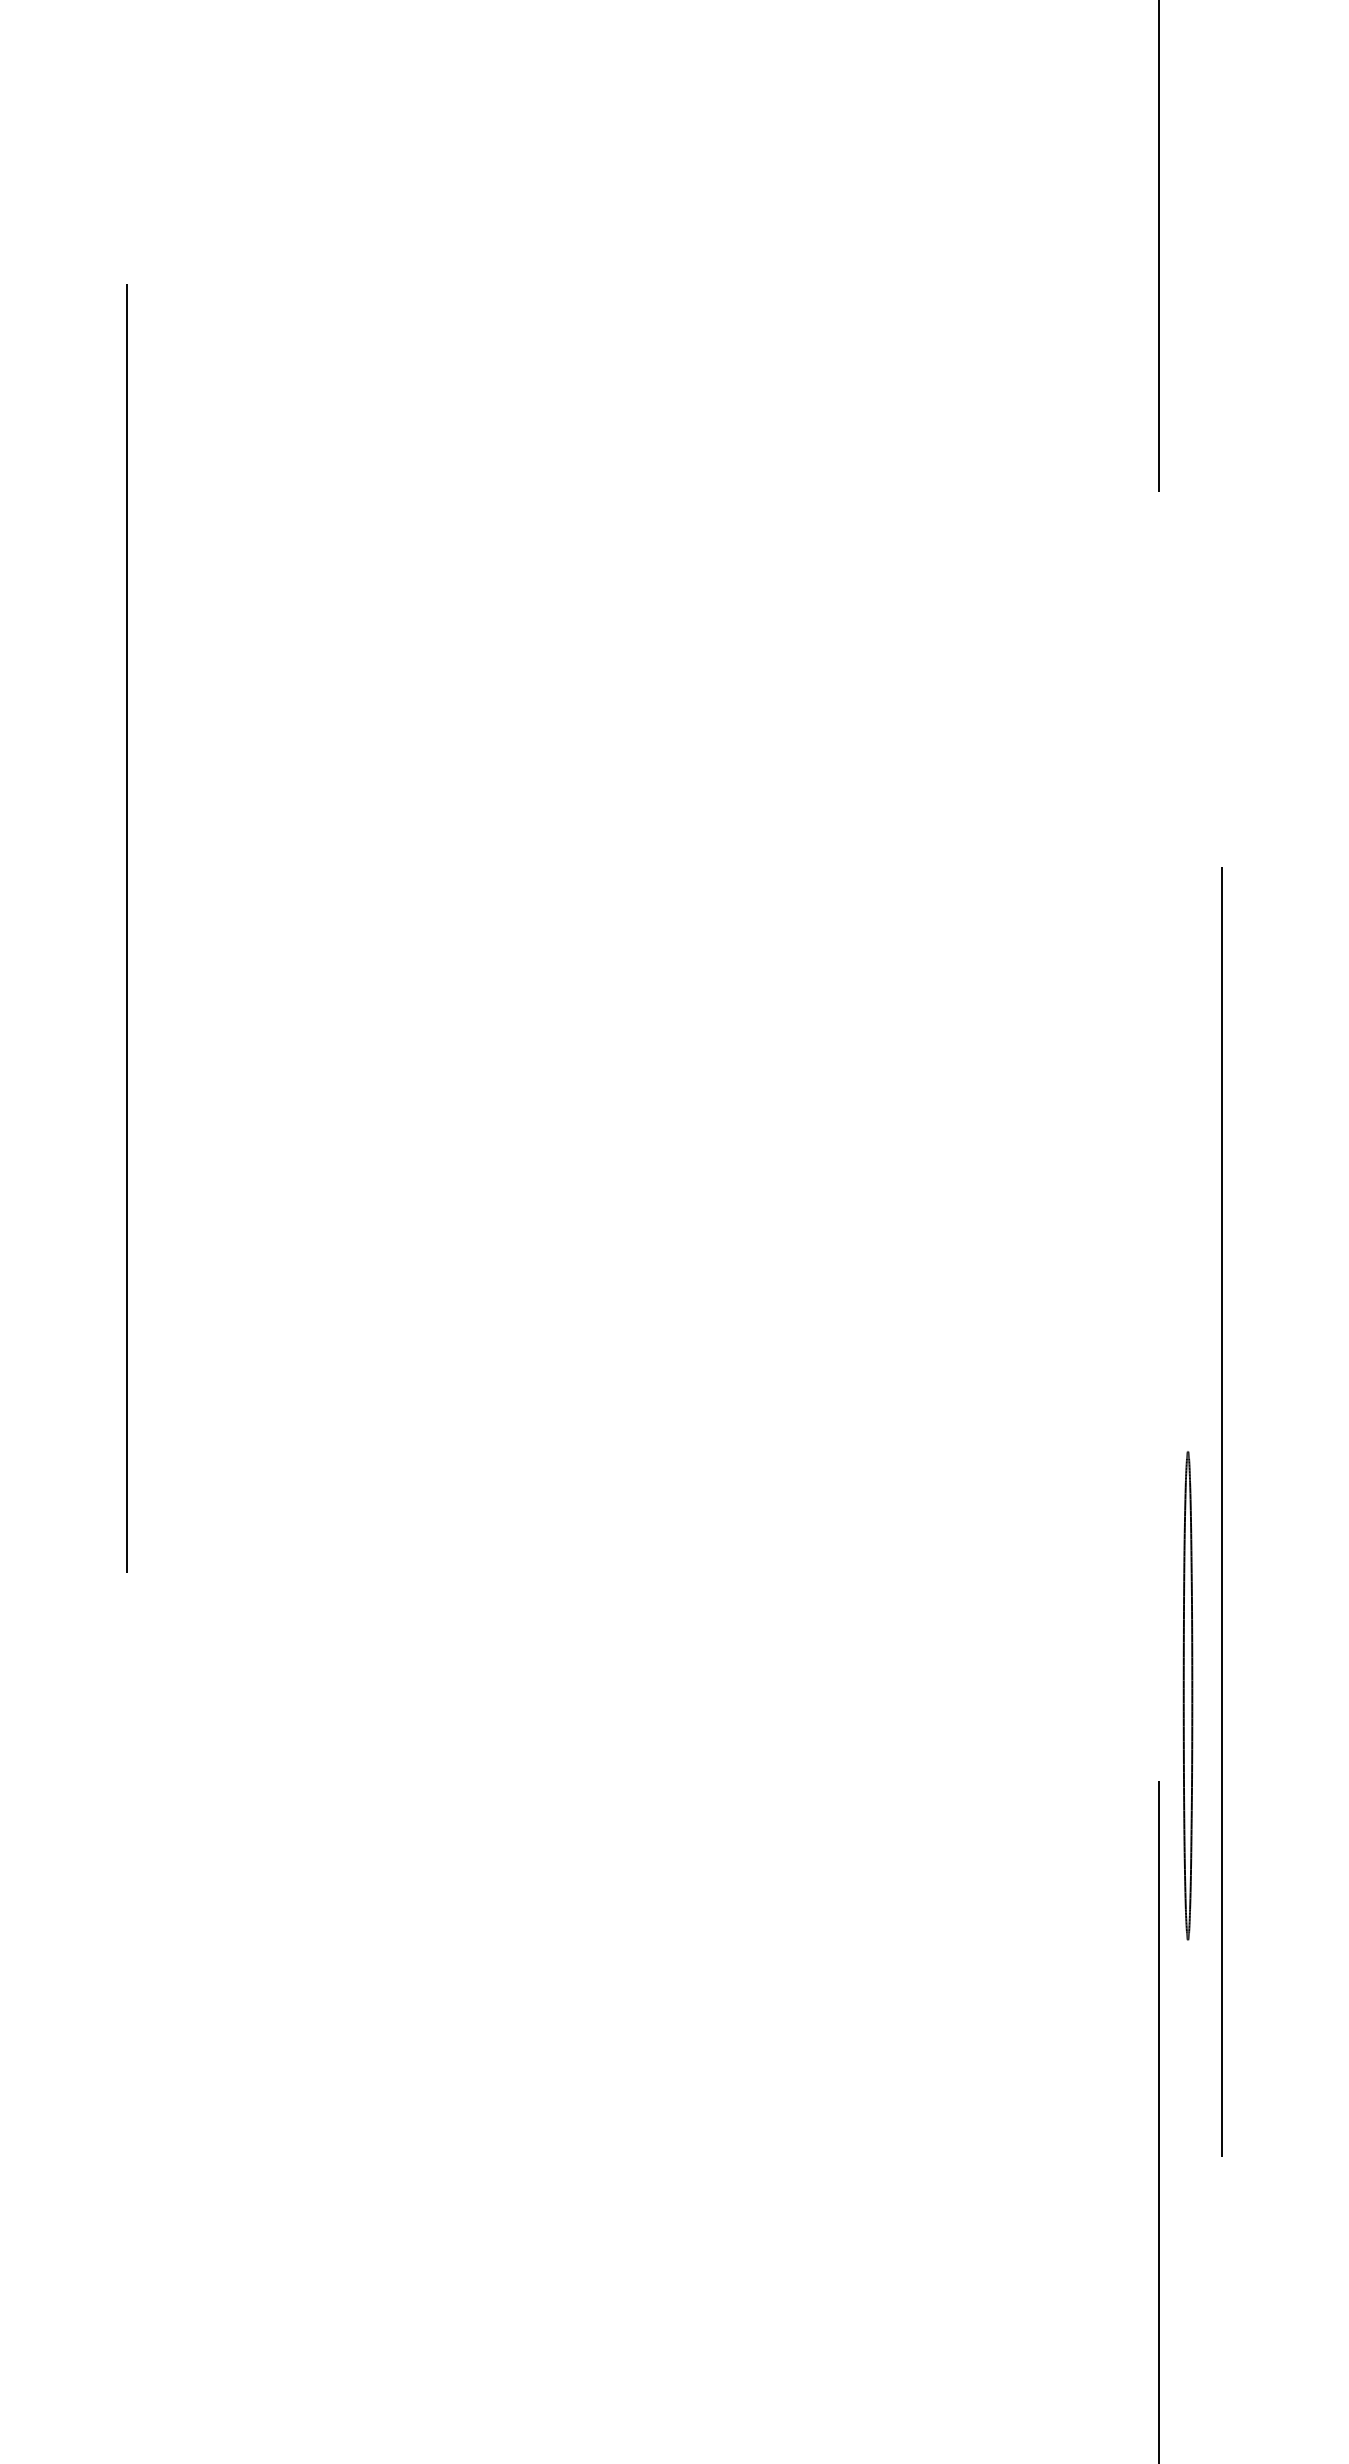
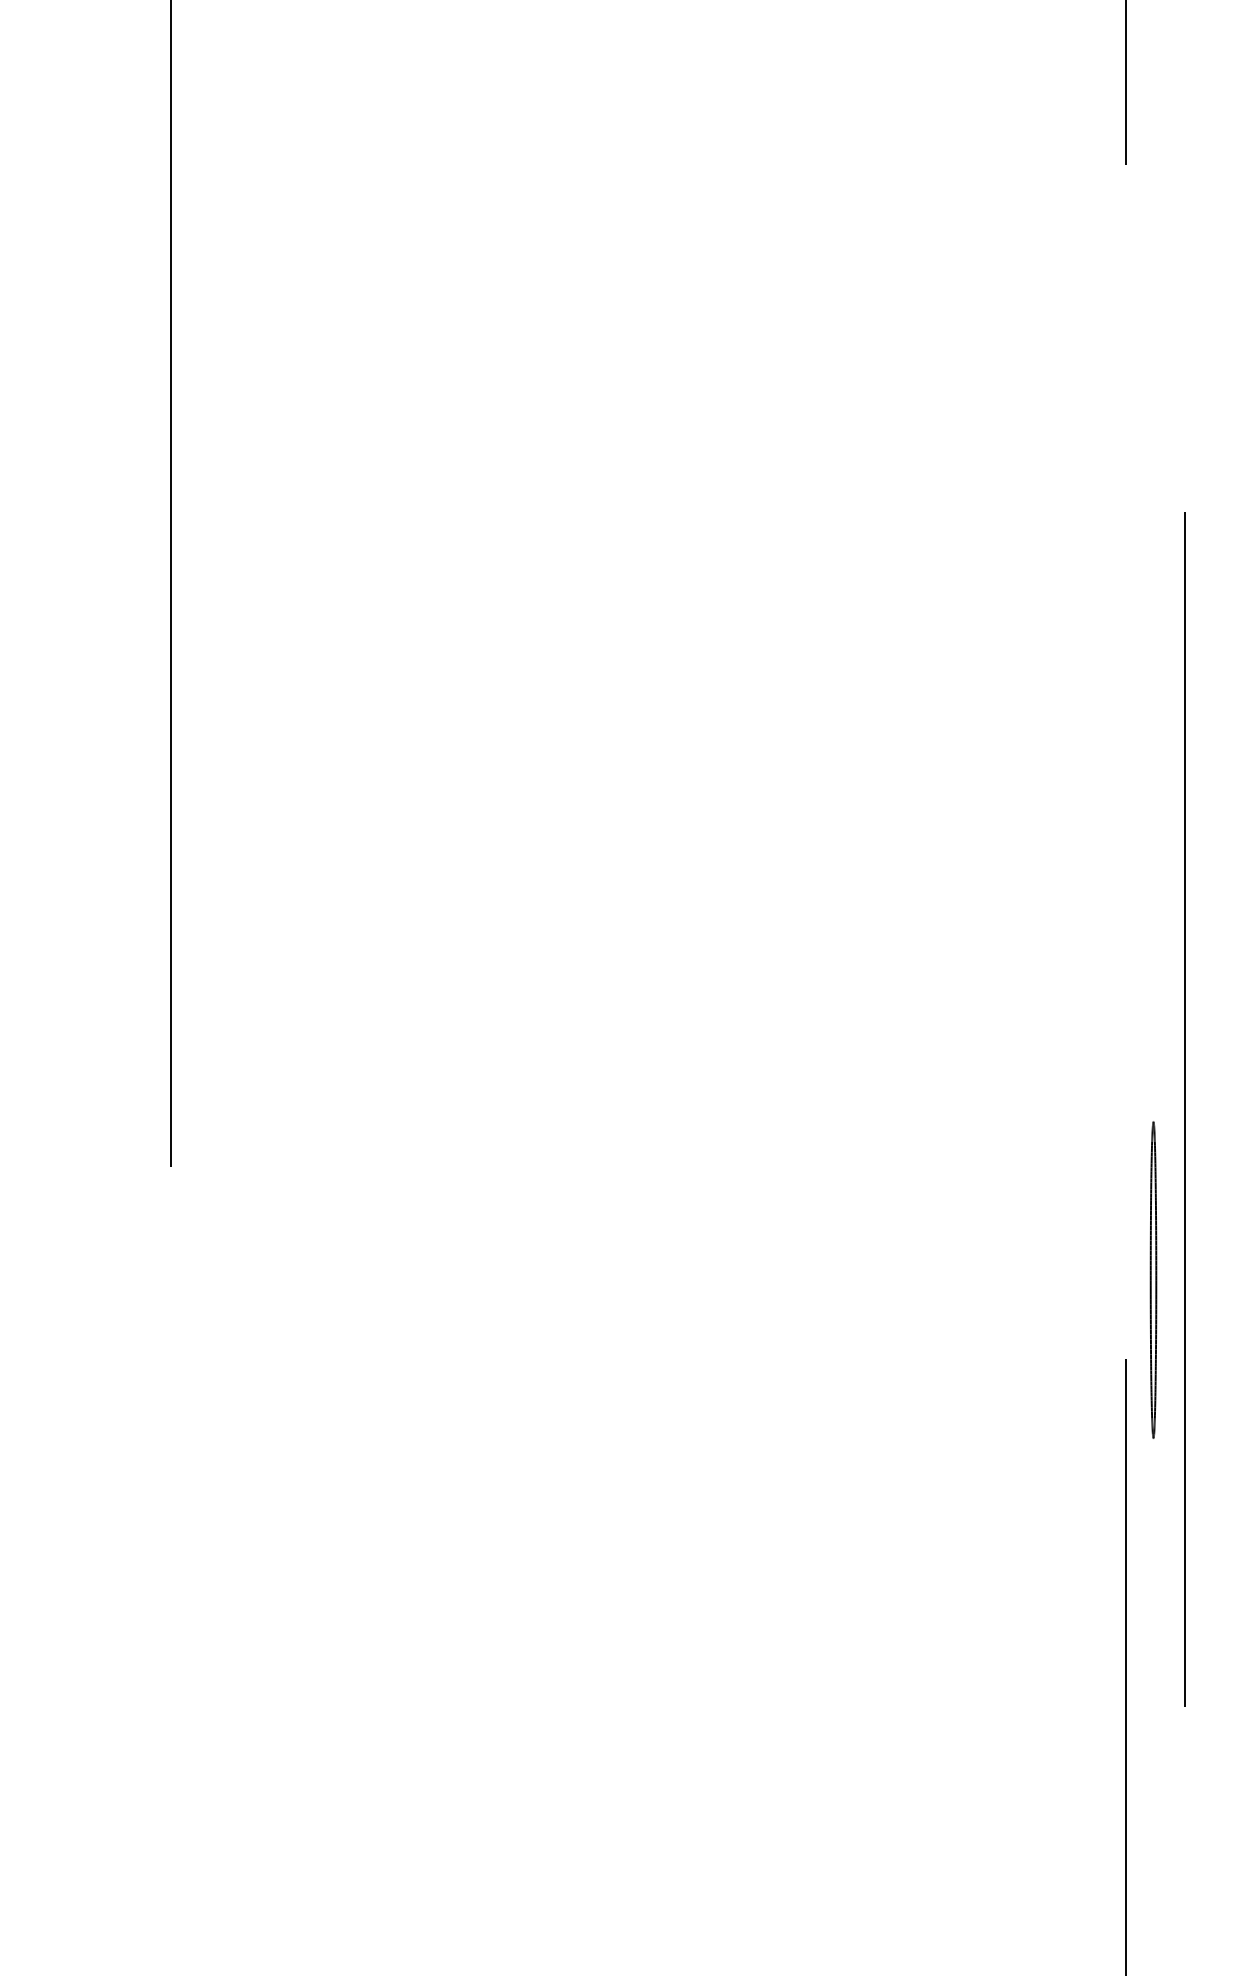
part: (1187, 1695) -> (1153, 1279), size x0.7

